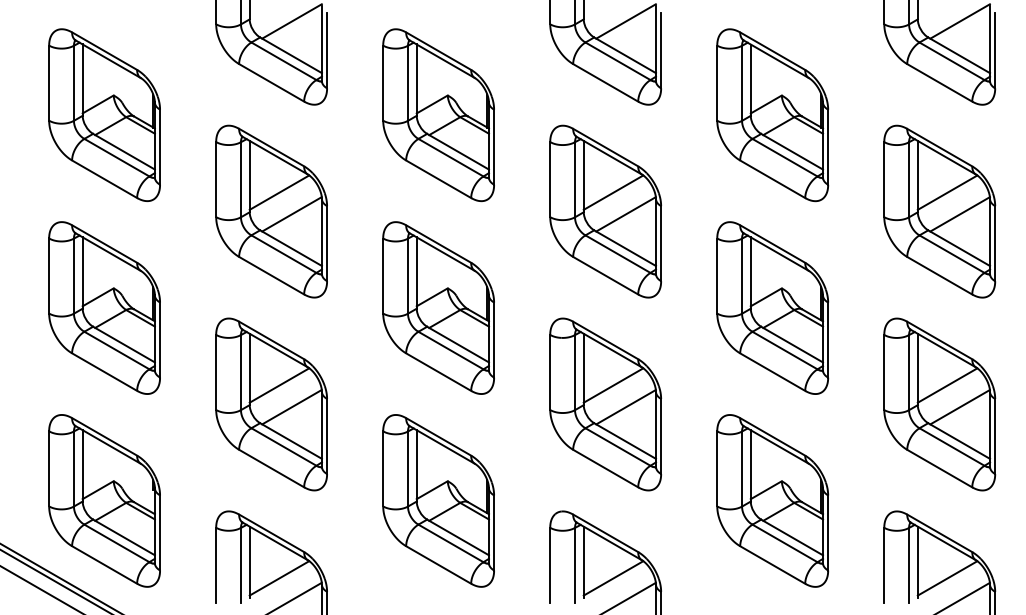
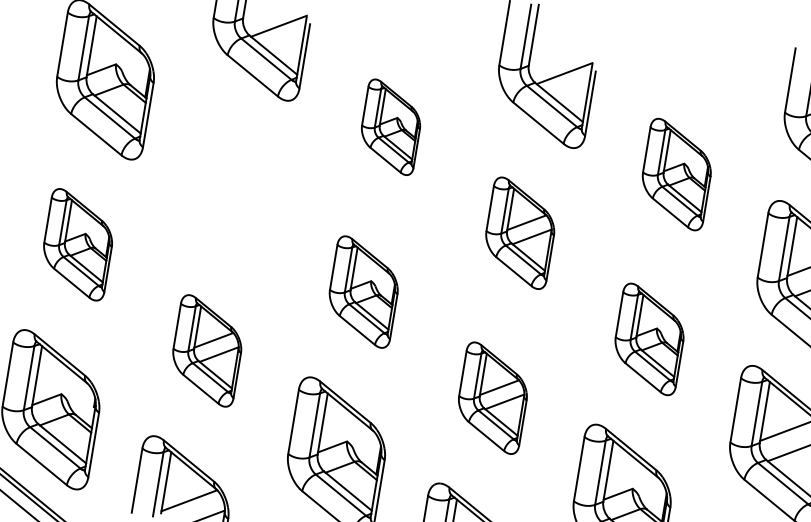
part: (438, 115) -> (390, 127), size x0.6
part: (772, 115) -> (676, 174), size x0.7
part: (271, 211) -> (234, 185), removed
part: (605, 211) -> (520, 233), size x0.7
part: (104, 307) -> (78, 244), size x0.7
part: (438, 307) -> (363, 291), size x0.7
part: (772, 307) -> (649, 338), size x0.7
part: (271, 404) -> (207, 350), size x0.7
part: (605, 404) -> (492, 398), size x0.7

